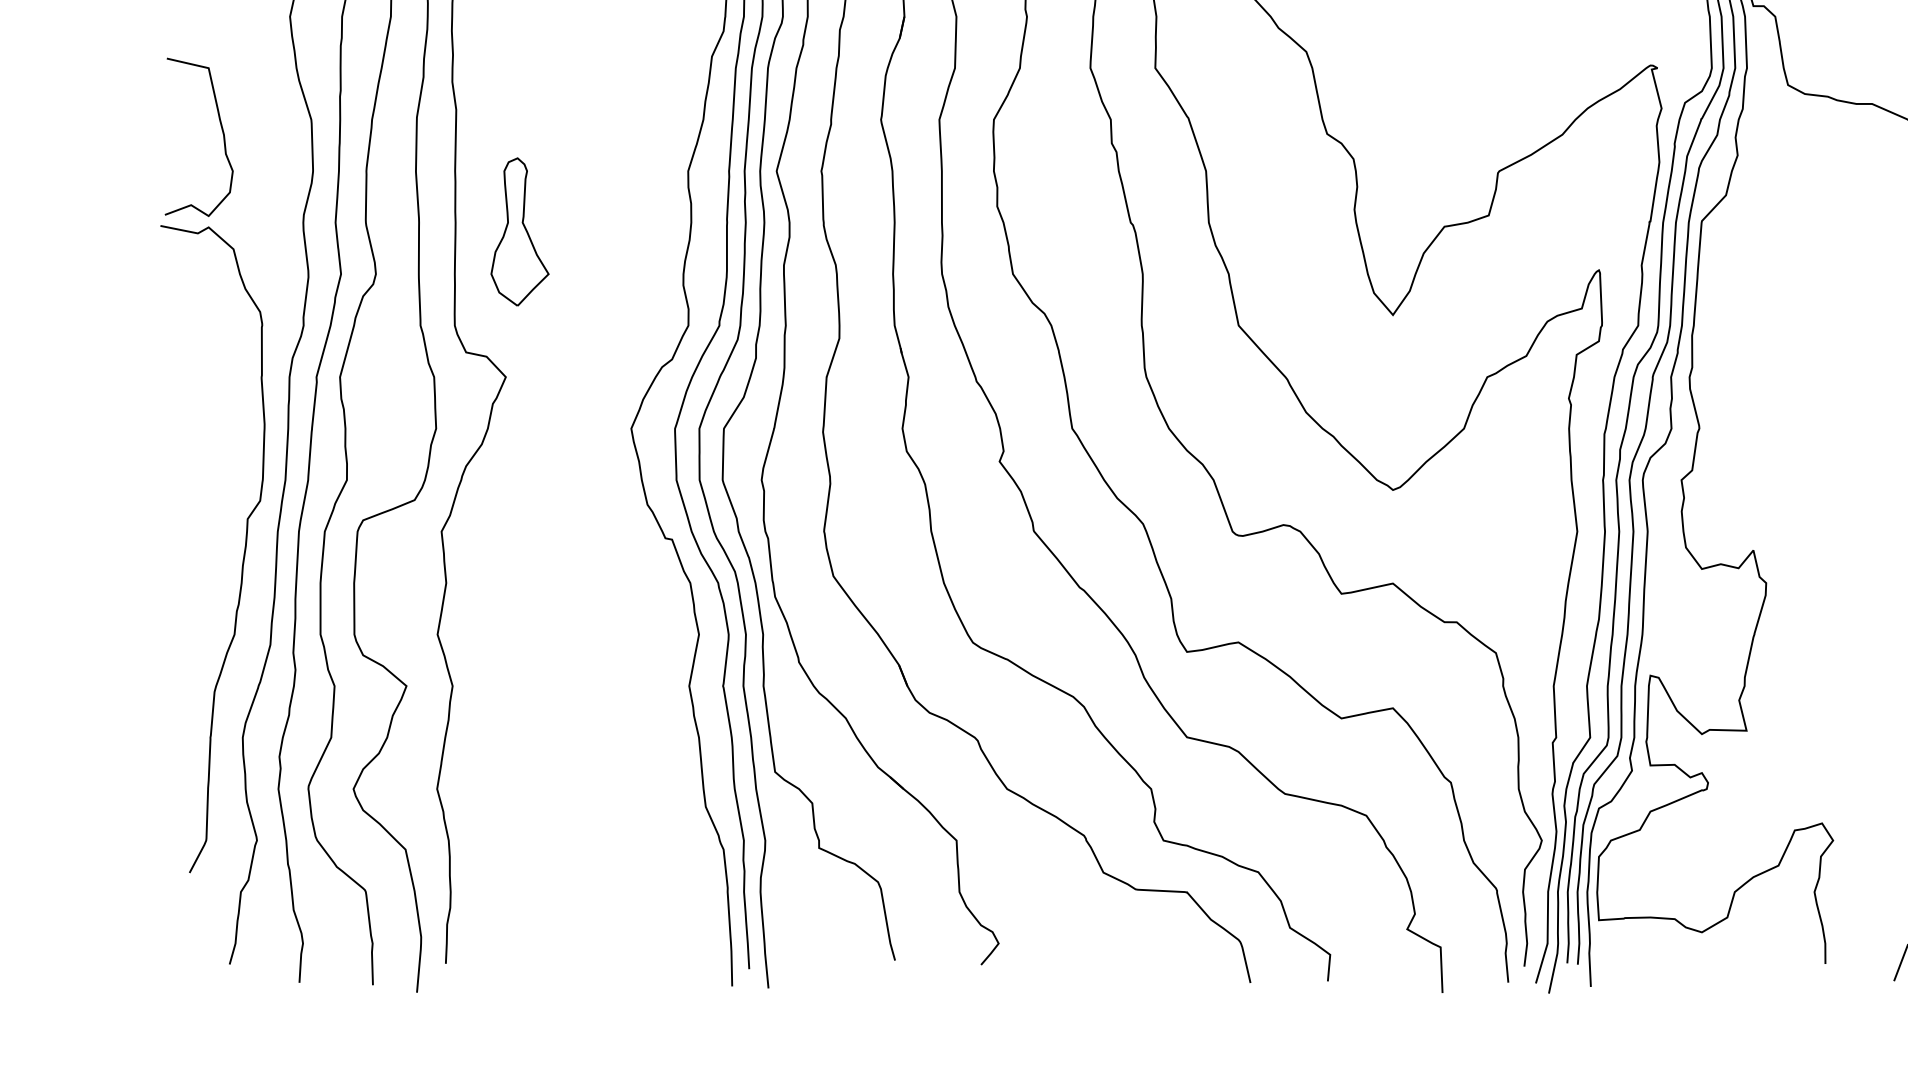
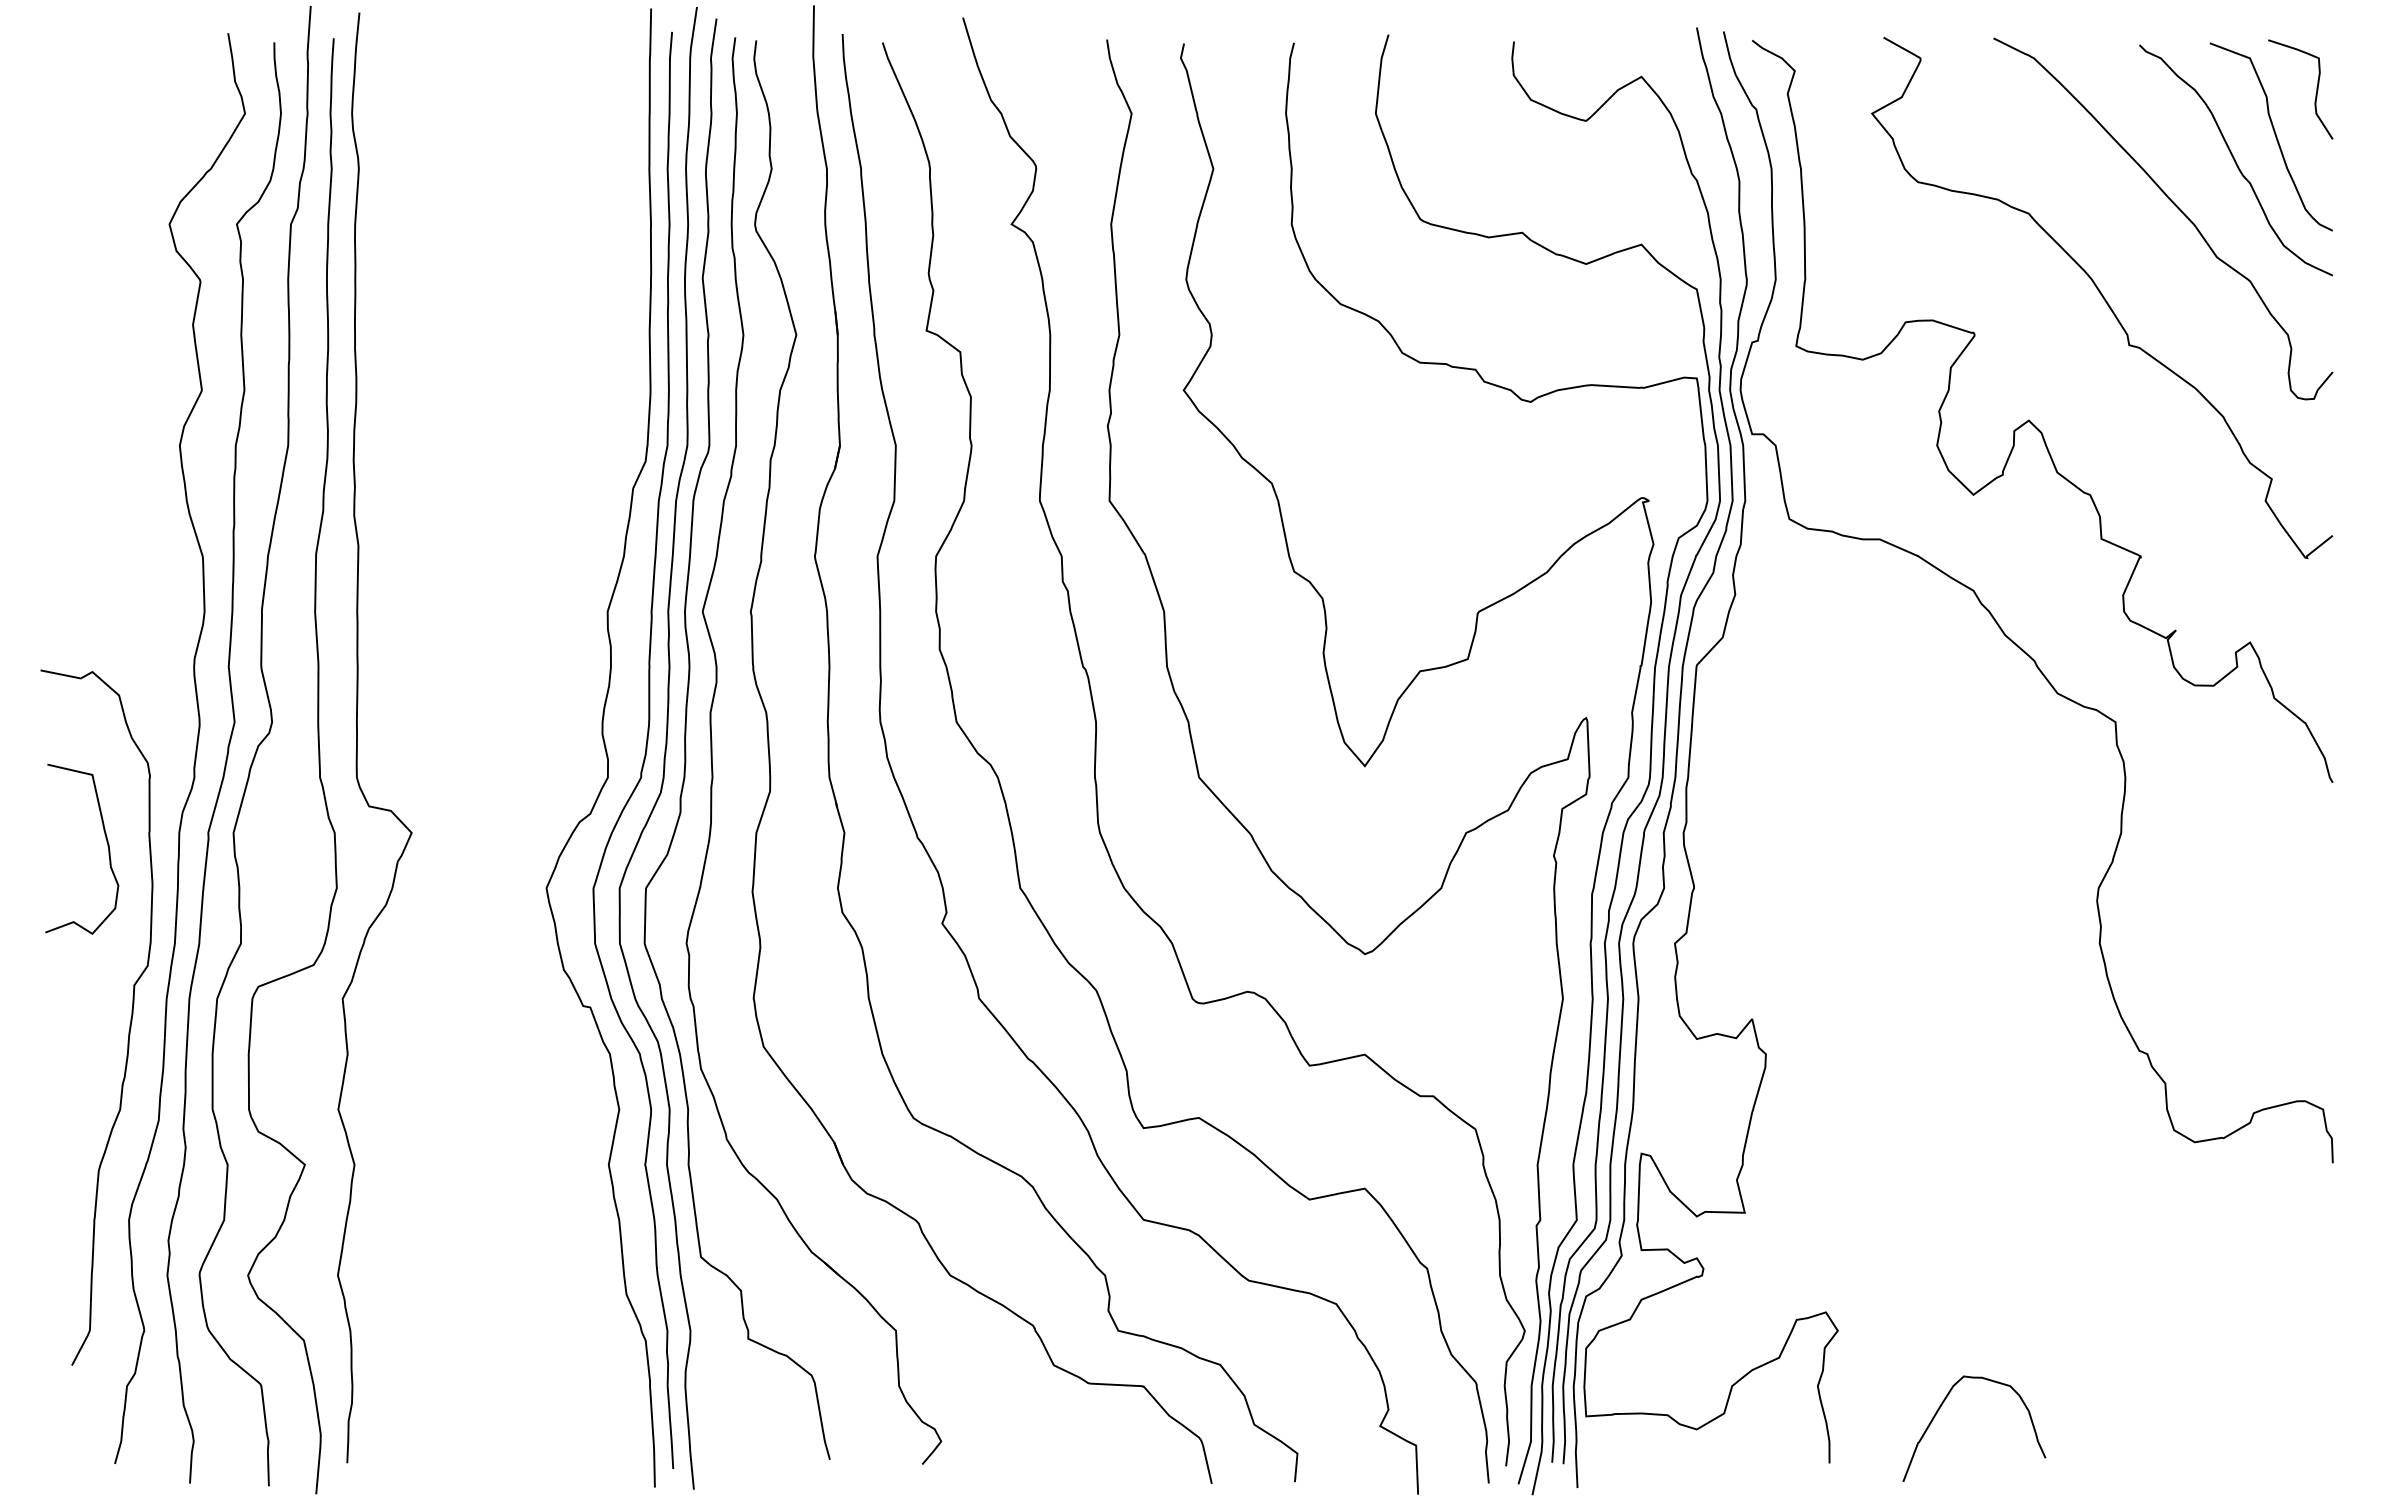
curve: (221, 131) -> (106, 842), moved
part: (519, 231) -> (426, 676), removed

